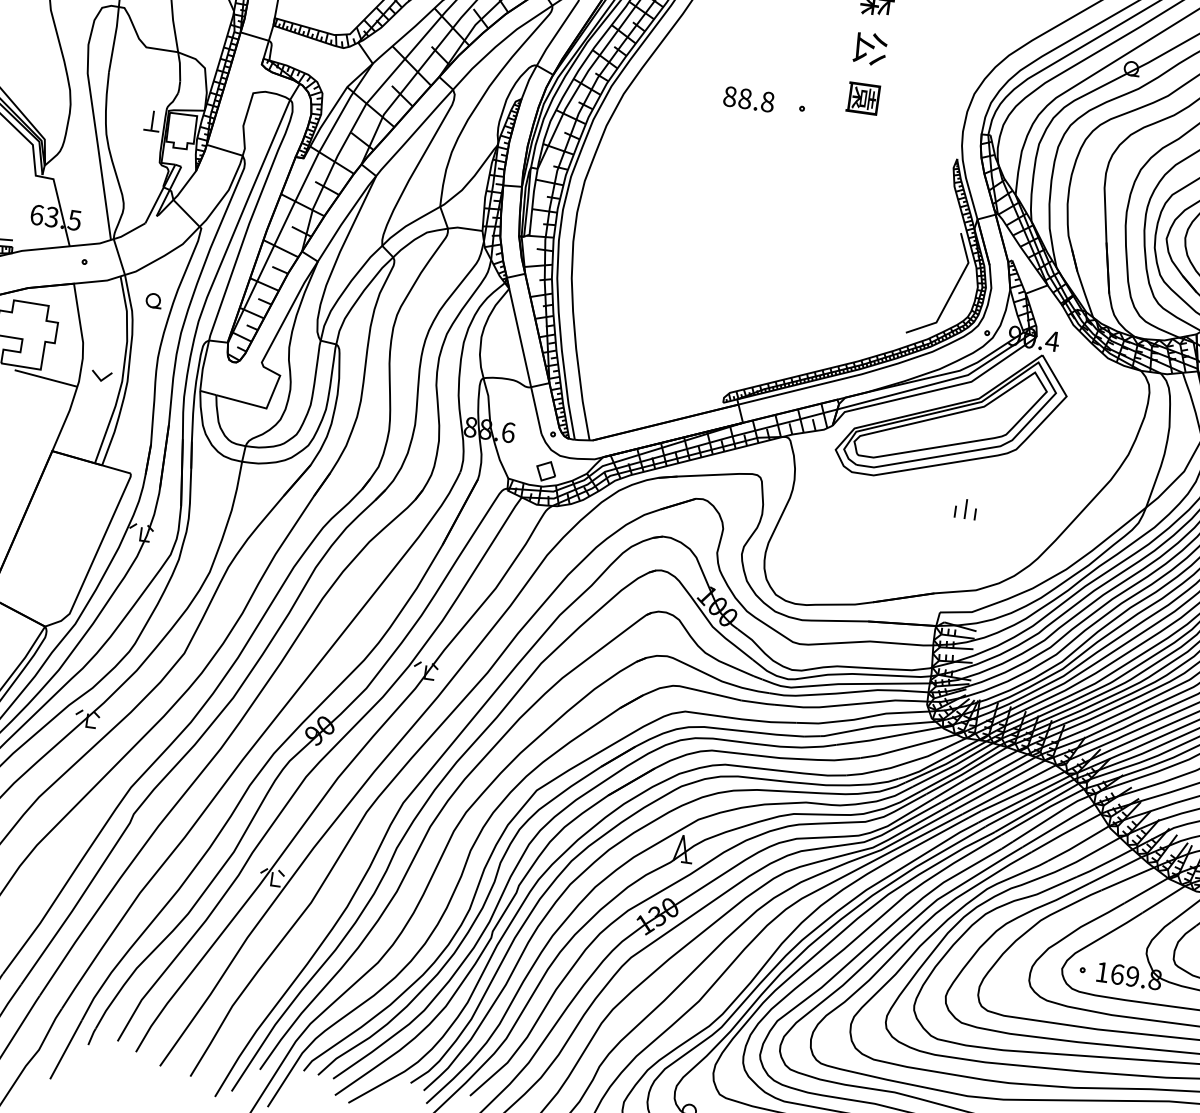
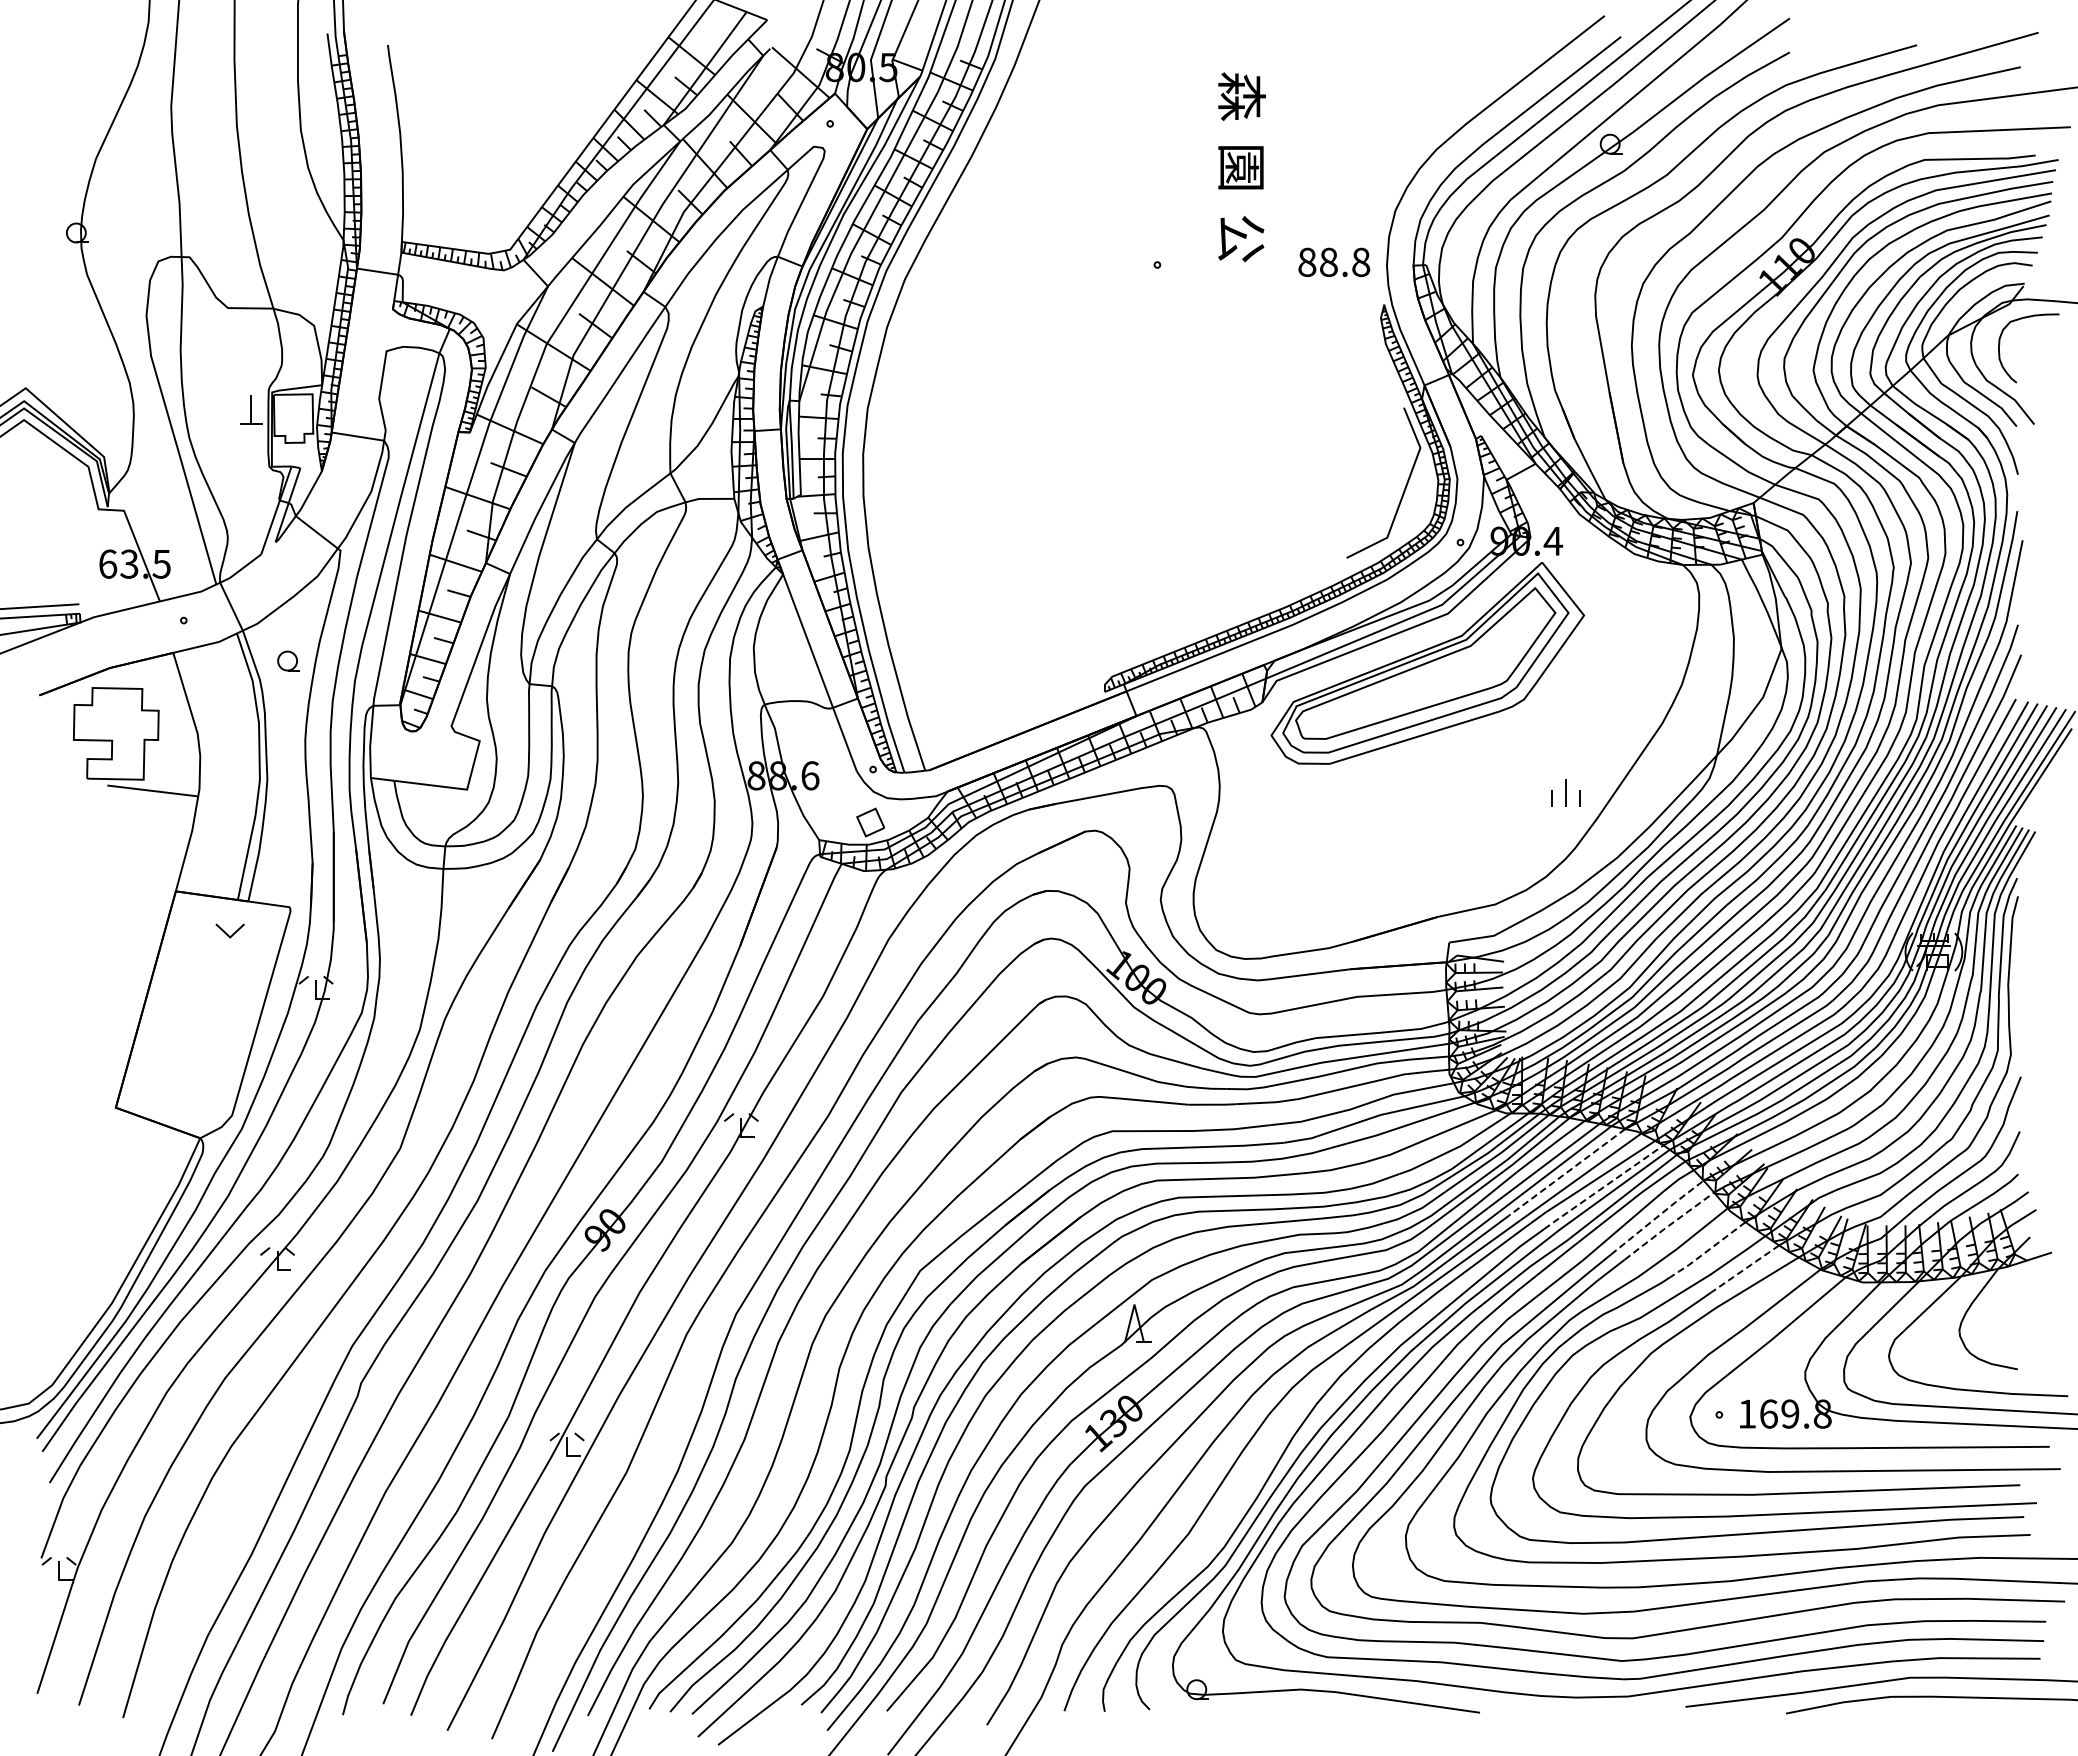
text: (870, 48) -> (1241, 167), 公 -> 園
text: (749, 98) -> (1334, 261), moved
text: (863, 98) -> (1241, 238), 園 -> 公
part: (101, 375) -> (229, 930), moved
part: (965, 508) -> (1565, 792), moved
line: (1000, 785) -> (1567, 1172), solid -> dashed
line: (1023, 799) -> (1603, 1187), solid -> dashed
line: (1059, 825) -> (1658, 1216), solid -> dashed
line: (1065, 833) -> (1668, 1226), solid -> dashed
line: (1090, 853) -> (1707, 1250), solid -> dashed
line: (1114, 870) -> (1744, 1269), solid -> dashed

